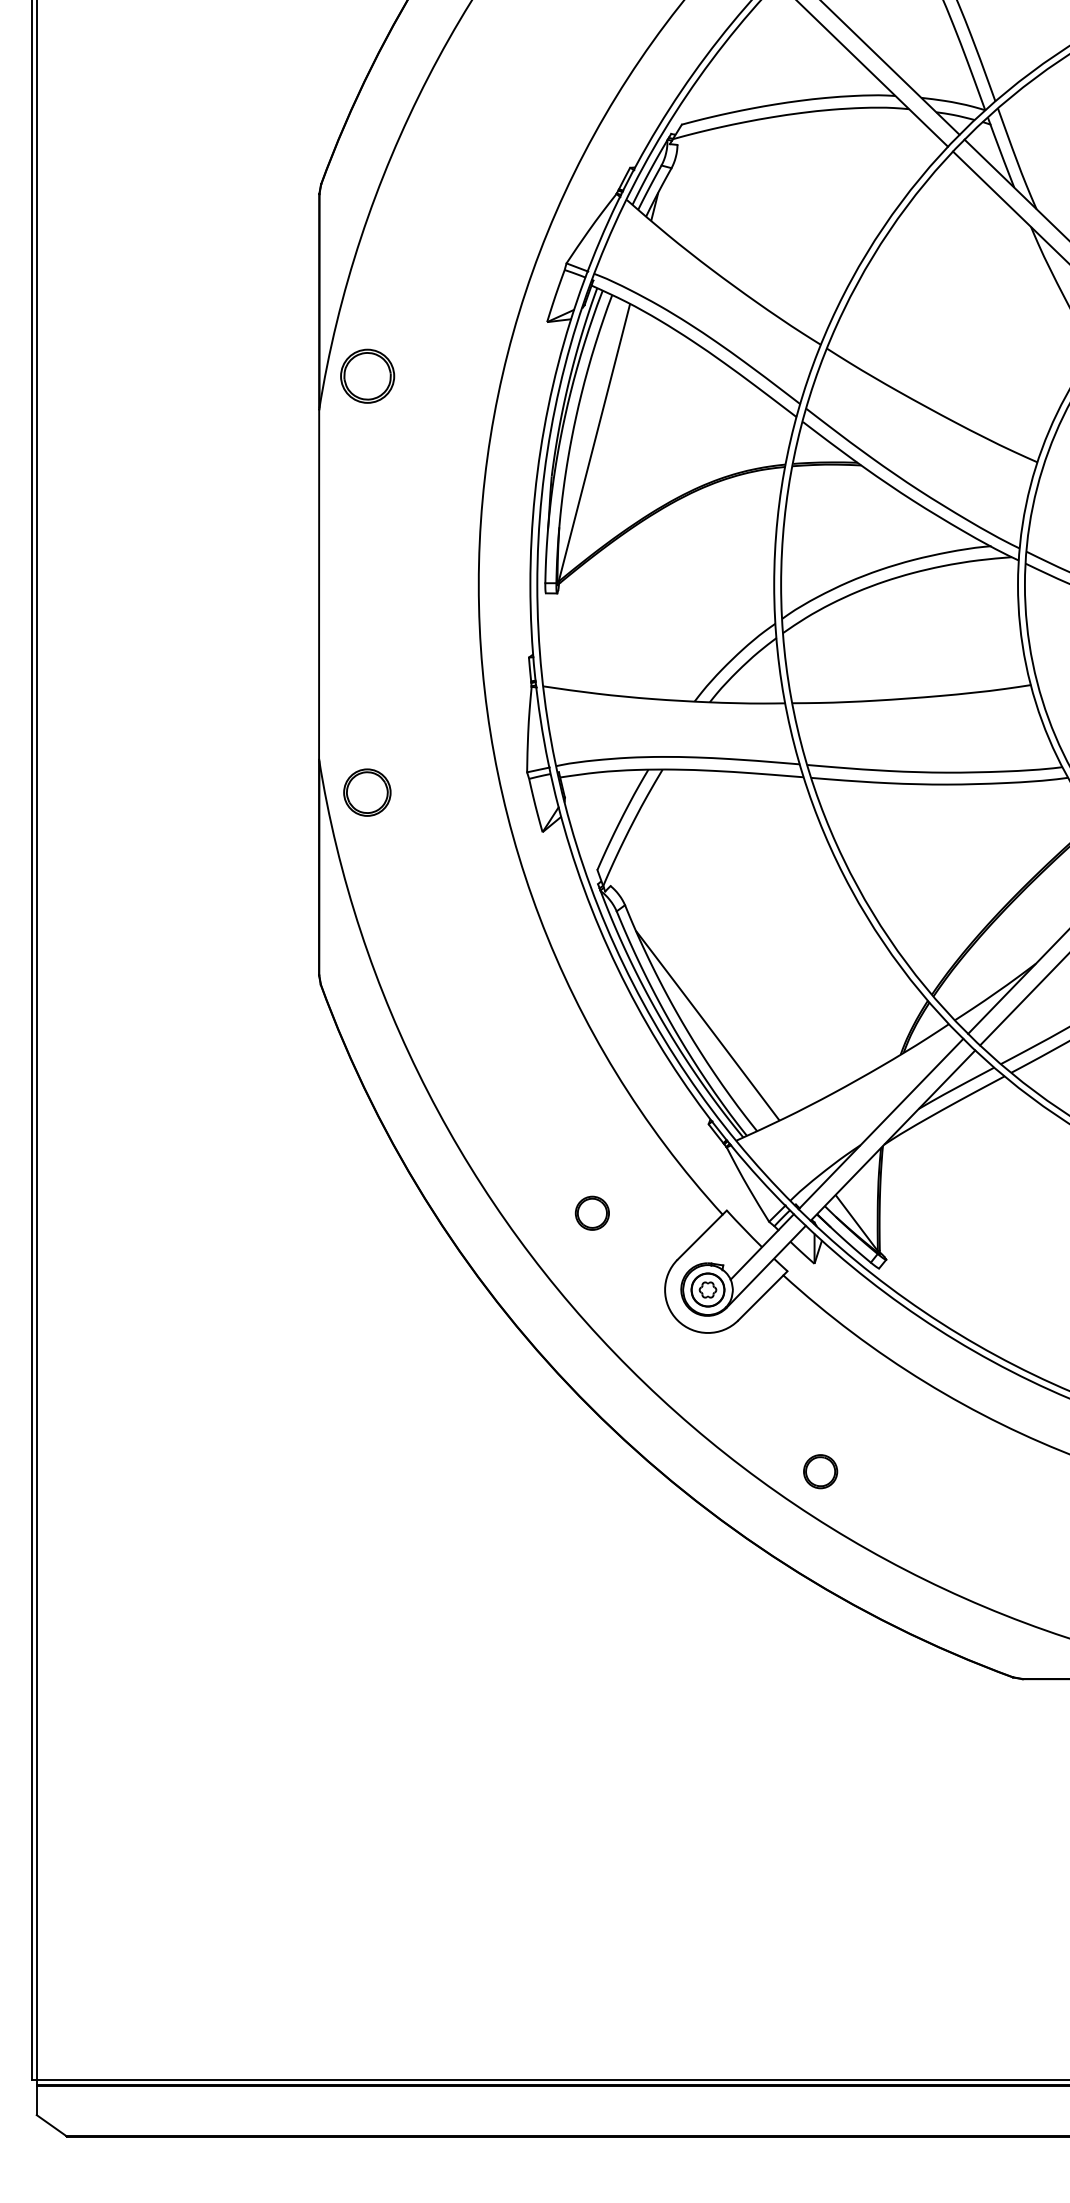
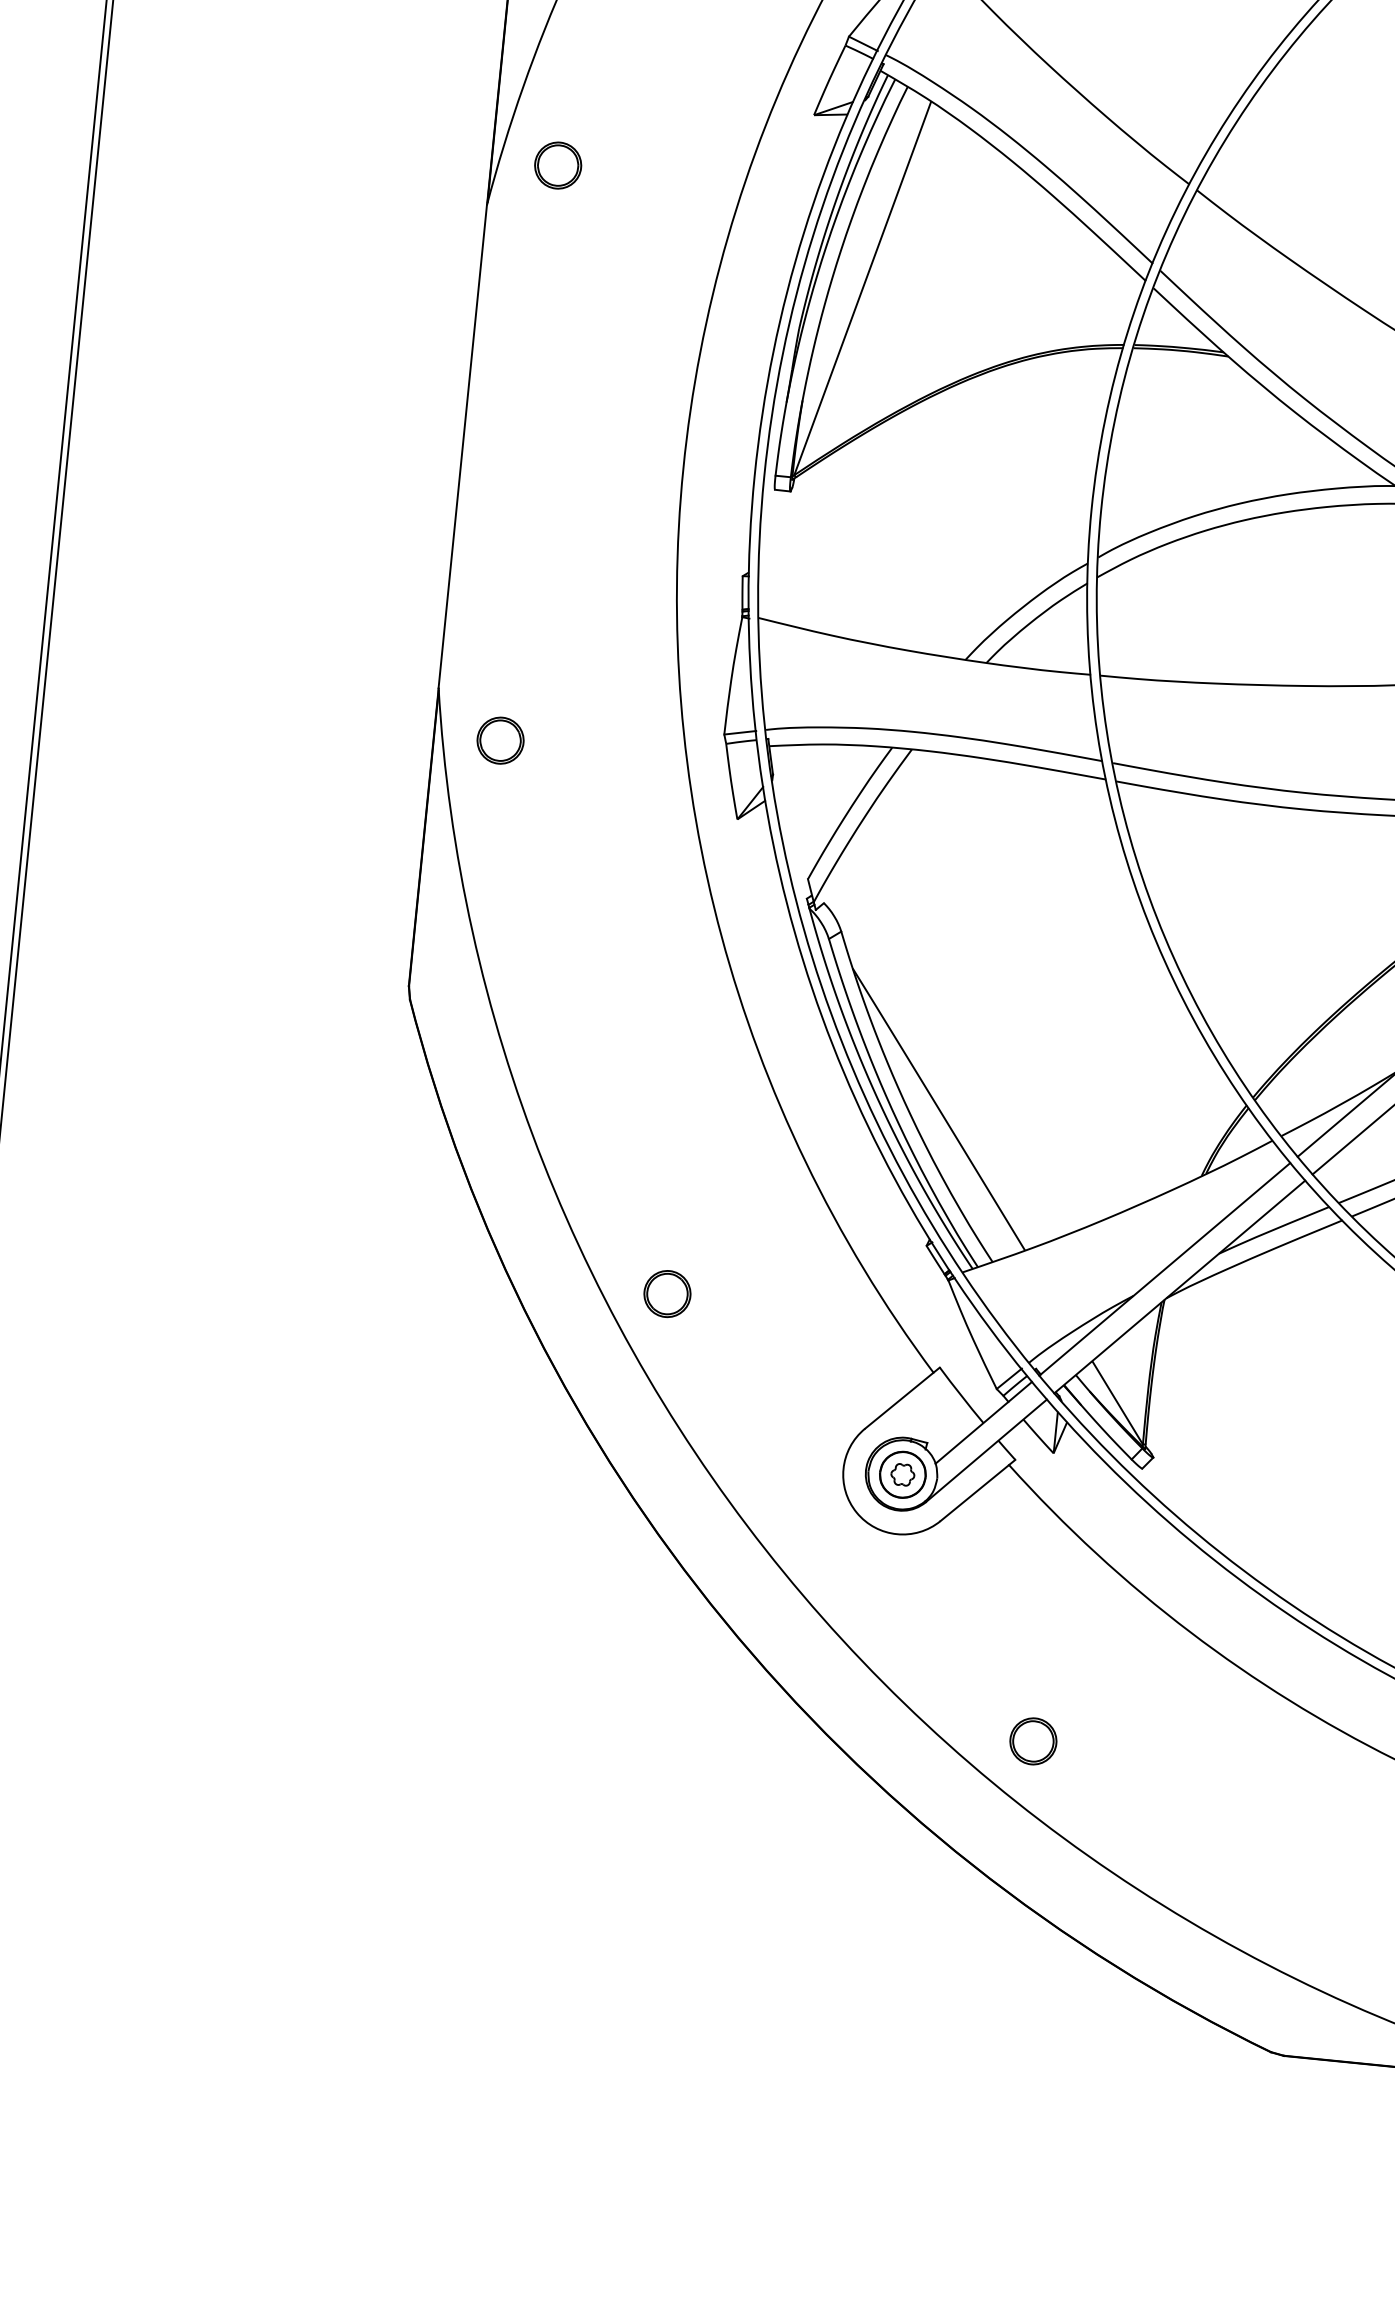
part: (366, 376) -> (556, 165), size x0.62
part: (366, 792) -> (499, 740), size x0.71
part: (591, 1212) -> (666, 1292), moved

